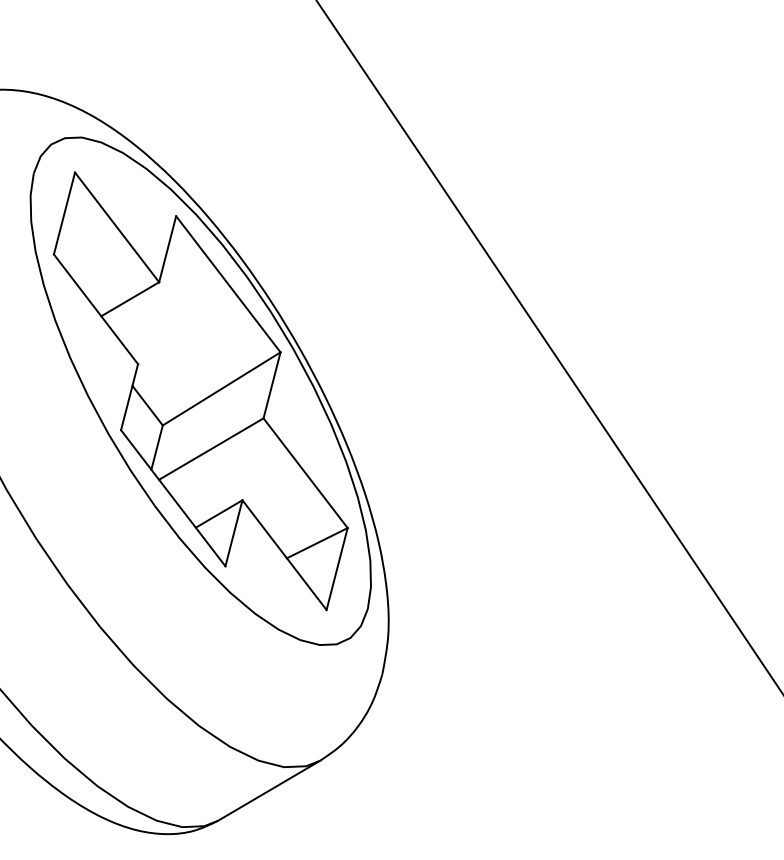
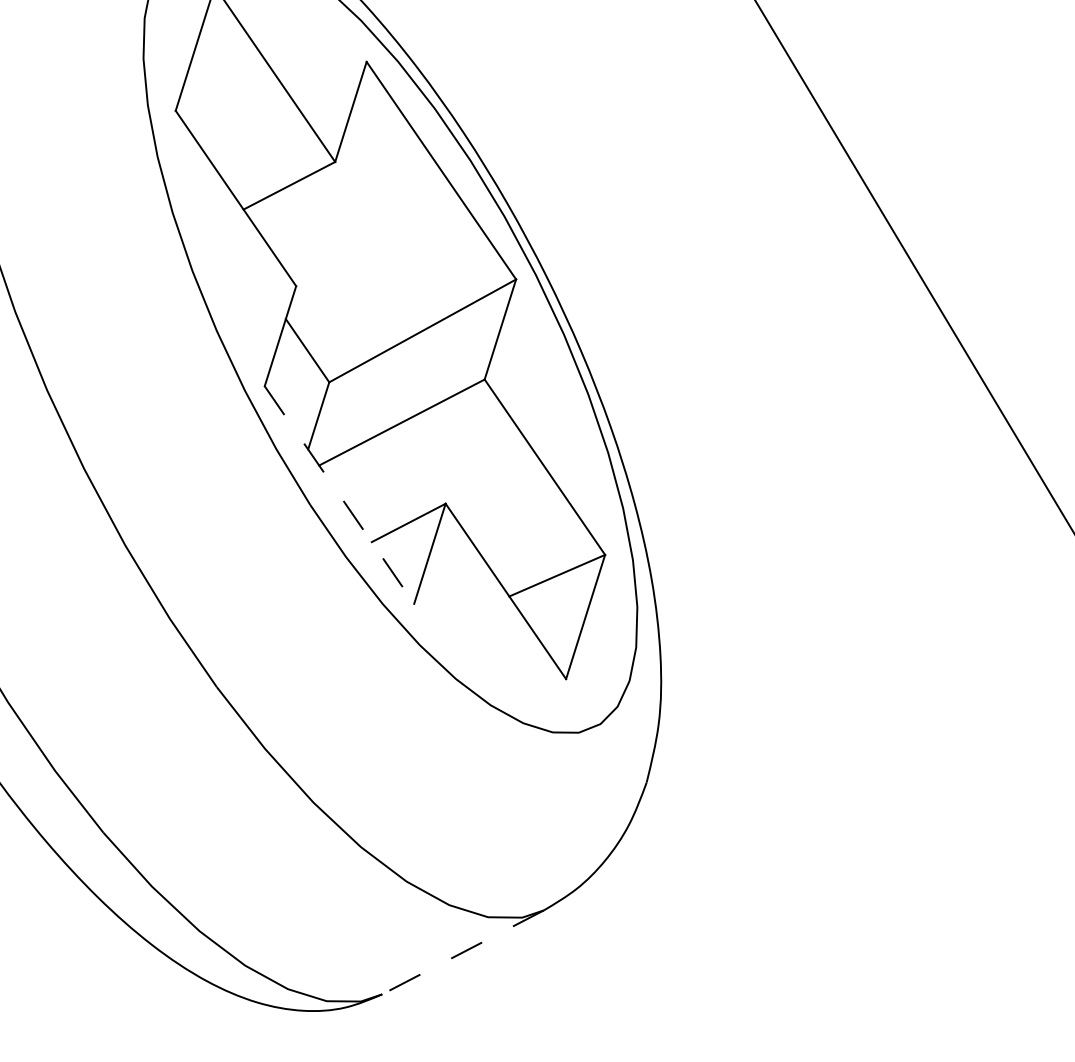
line: (173, 498) -> (339, 495), solid -> dashed
line: (268, 791) -> (462, 953), solid -> dashed

